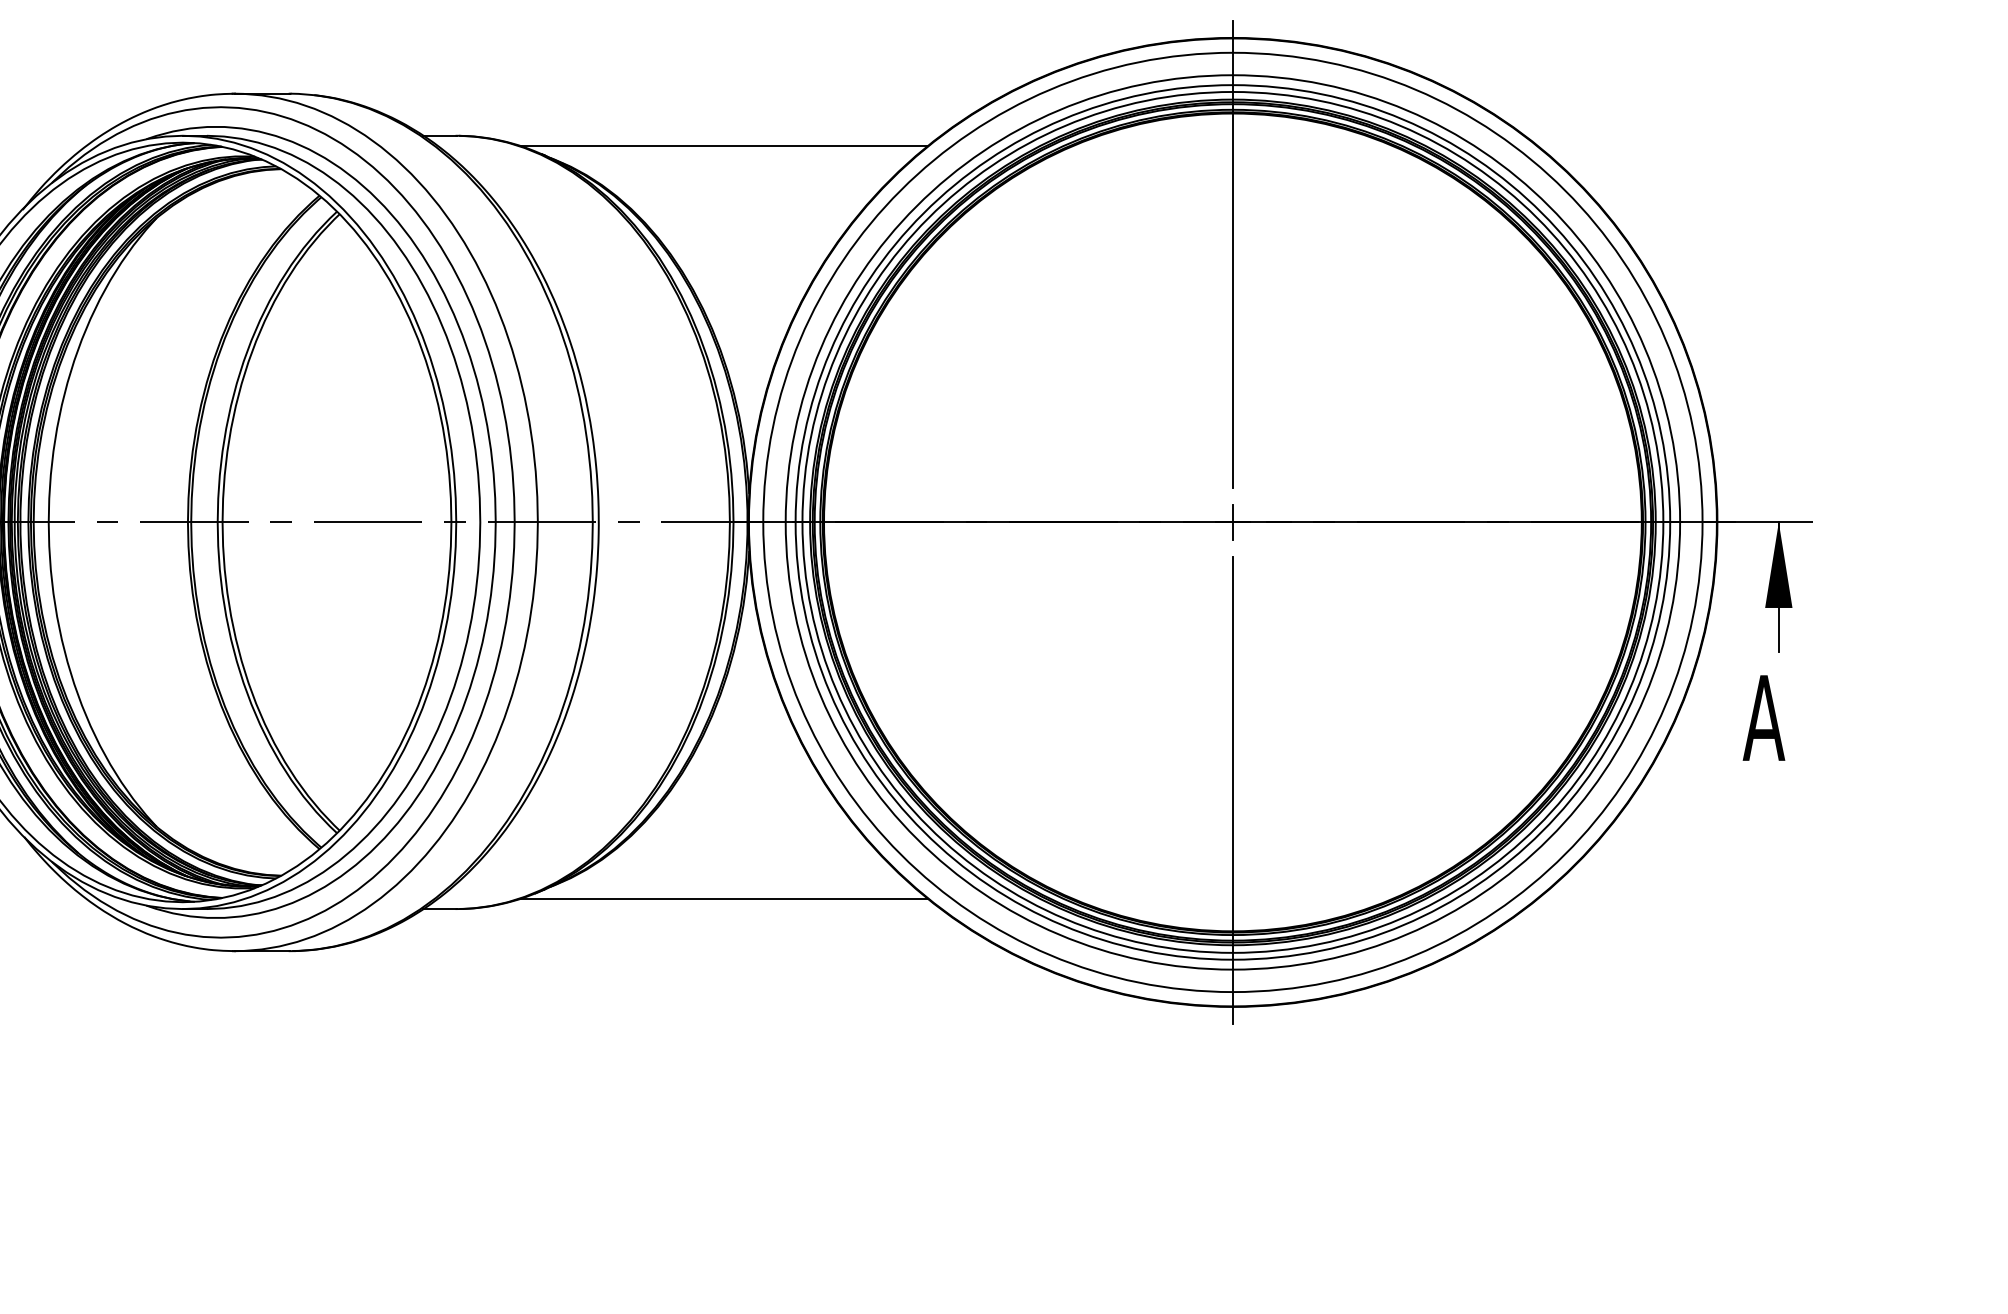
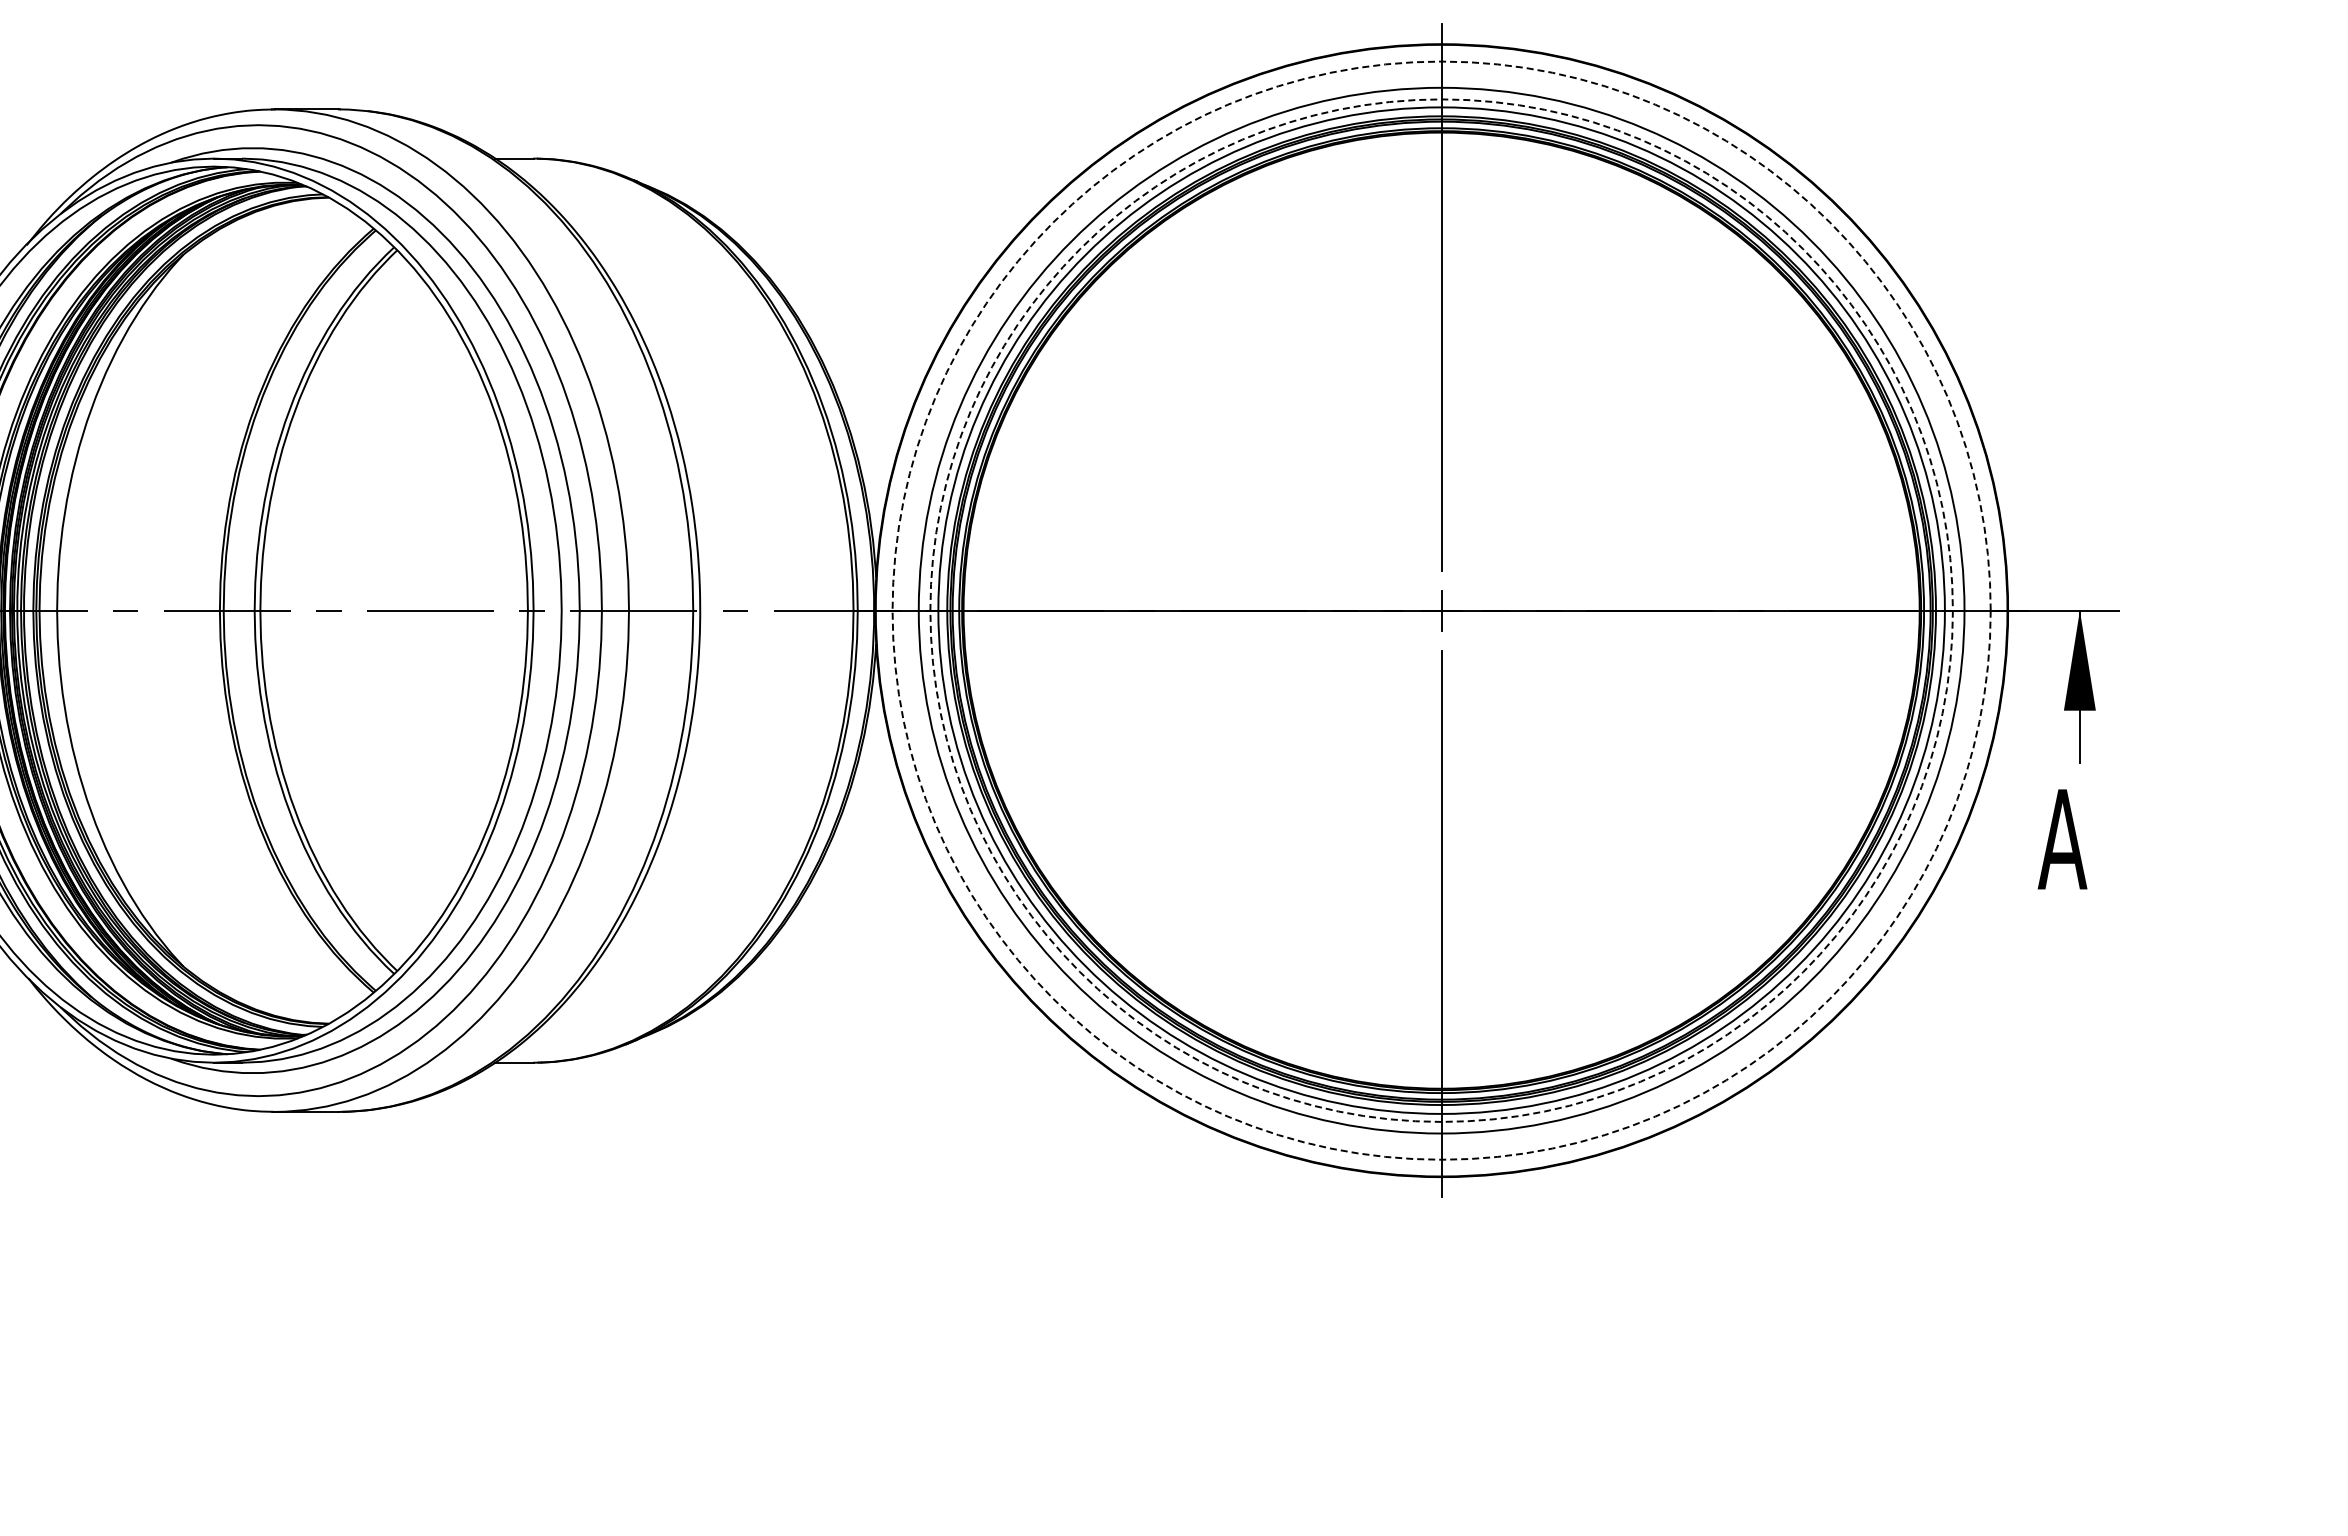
line: (723, 145) -> (846, 170), removed
circle: (1232, 522) -> (1441, 610), solid -> dashed
circle: (1232, 522) -> (1441, 610), solid -> dashed
line: (723, 898) -> (846, 1050), removed

